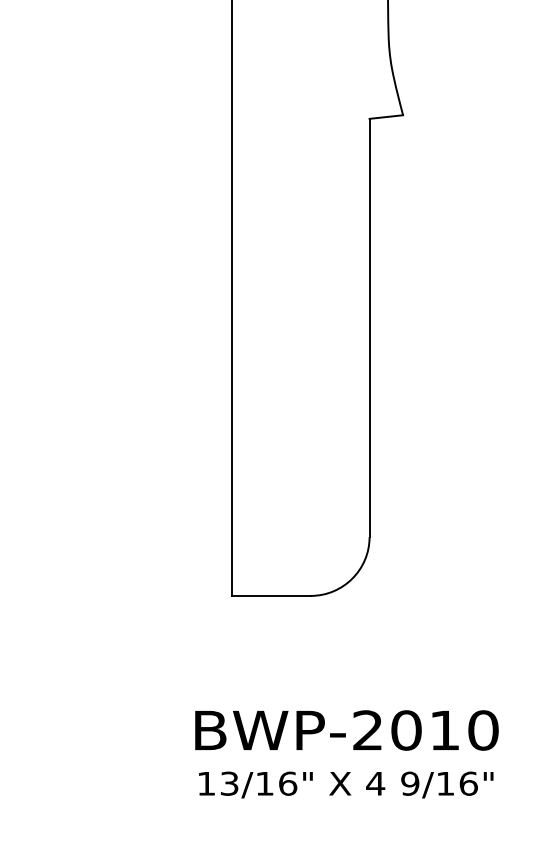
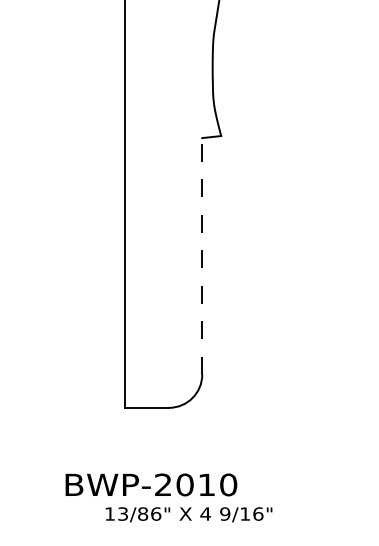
line: (370, 326) -> (202, 255), solid -> dashed
text: (347, 729) -> (151, 484), moved
text: (265, 782) -> (143, 513), 13/16" -> 13/86"

